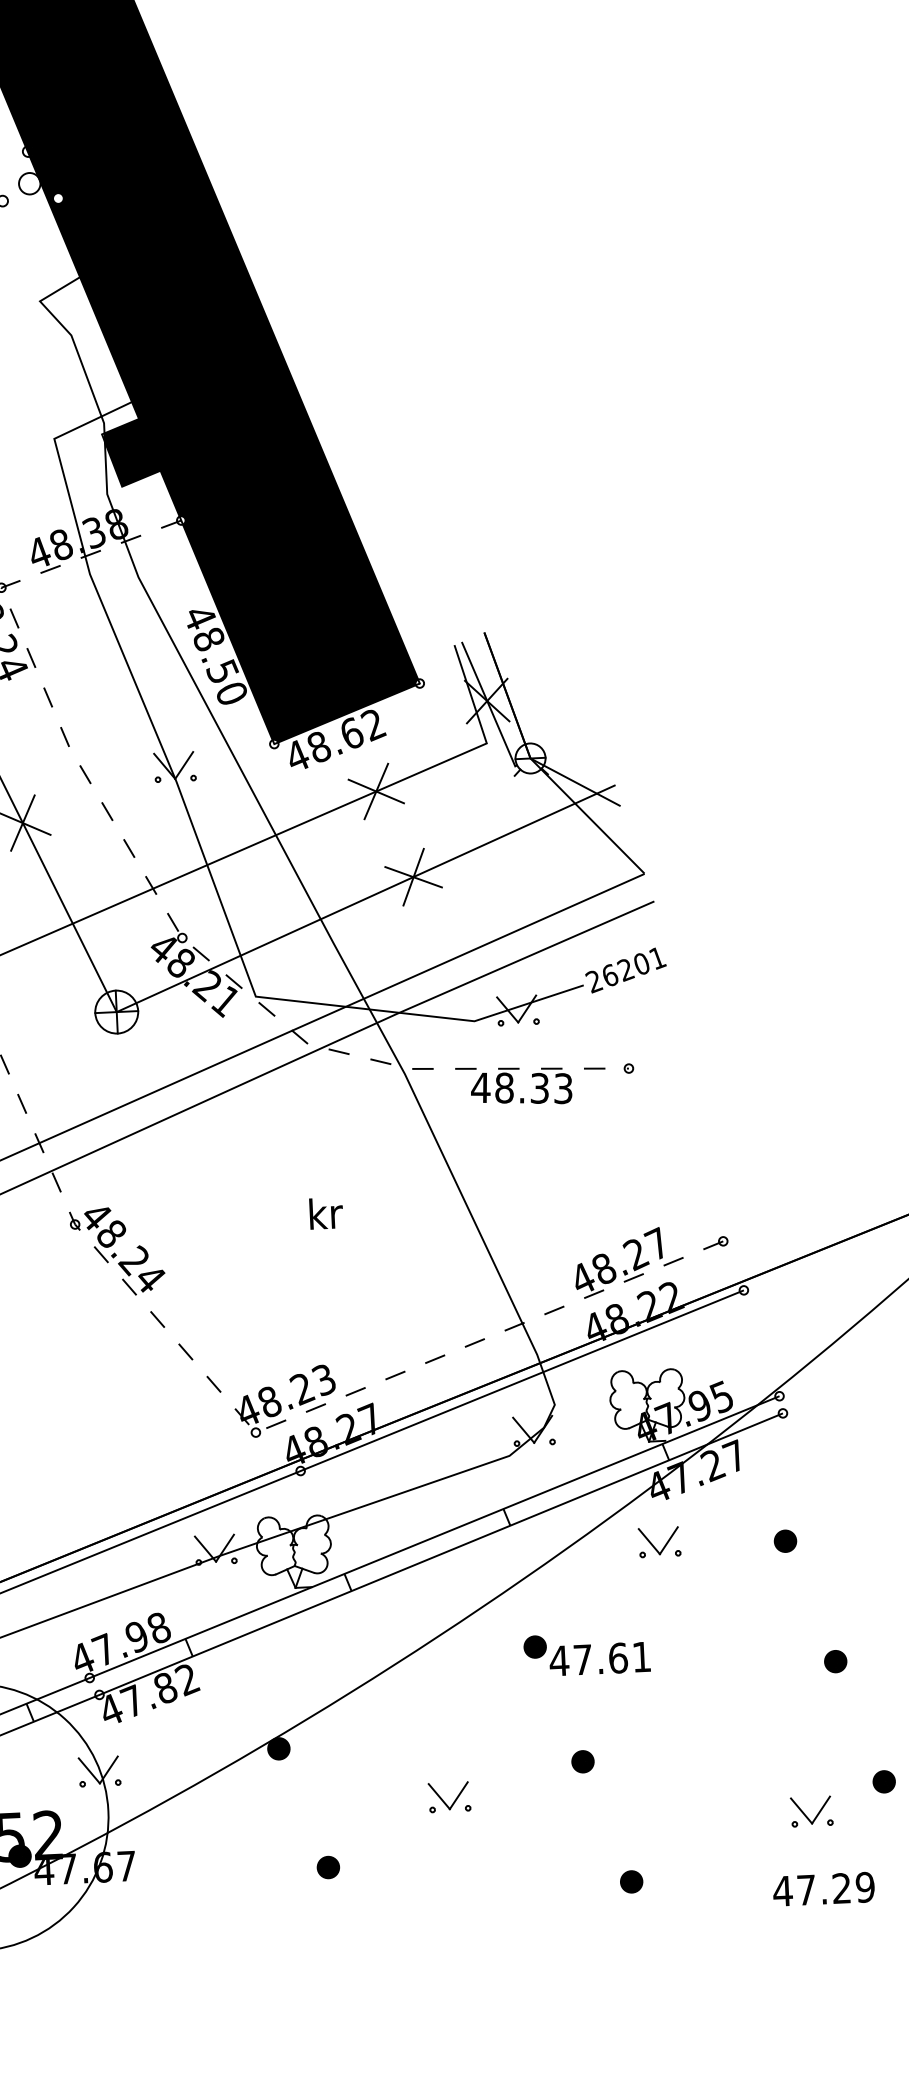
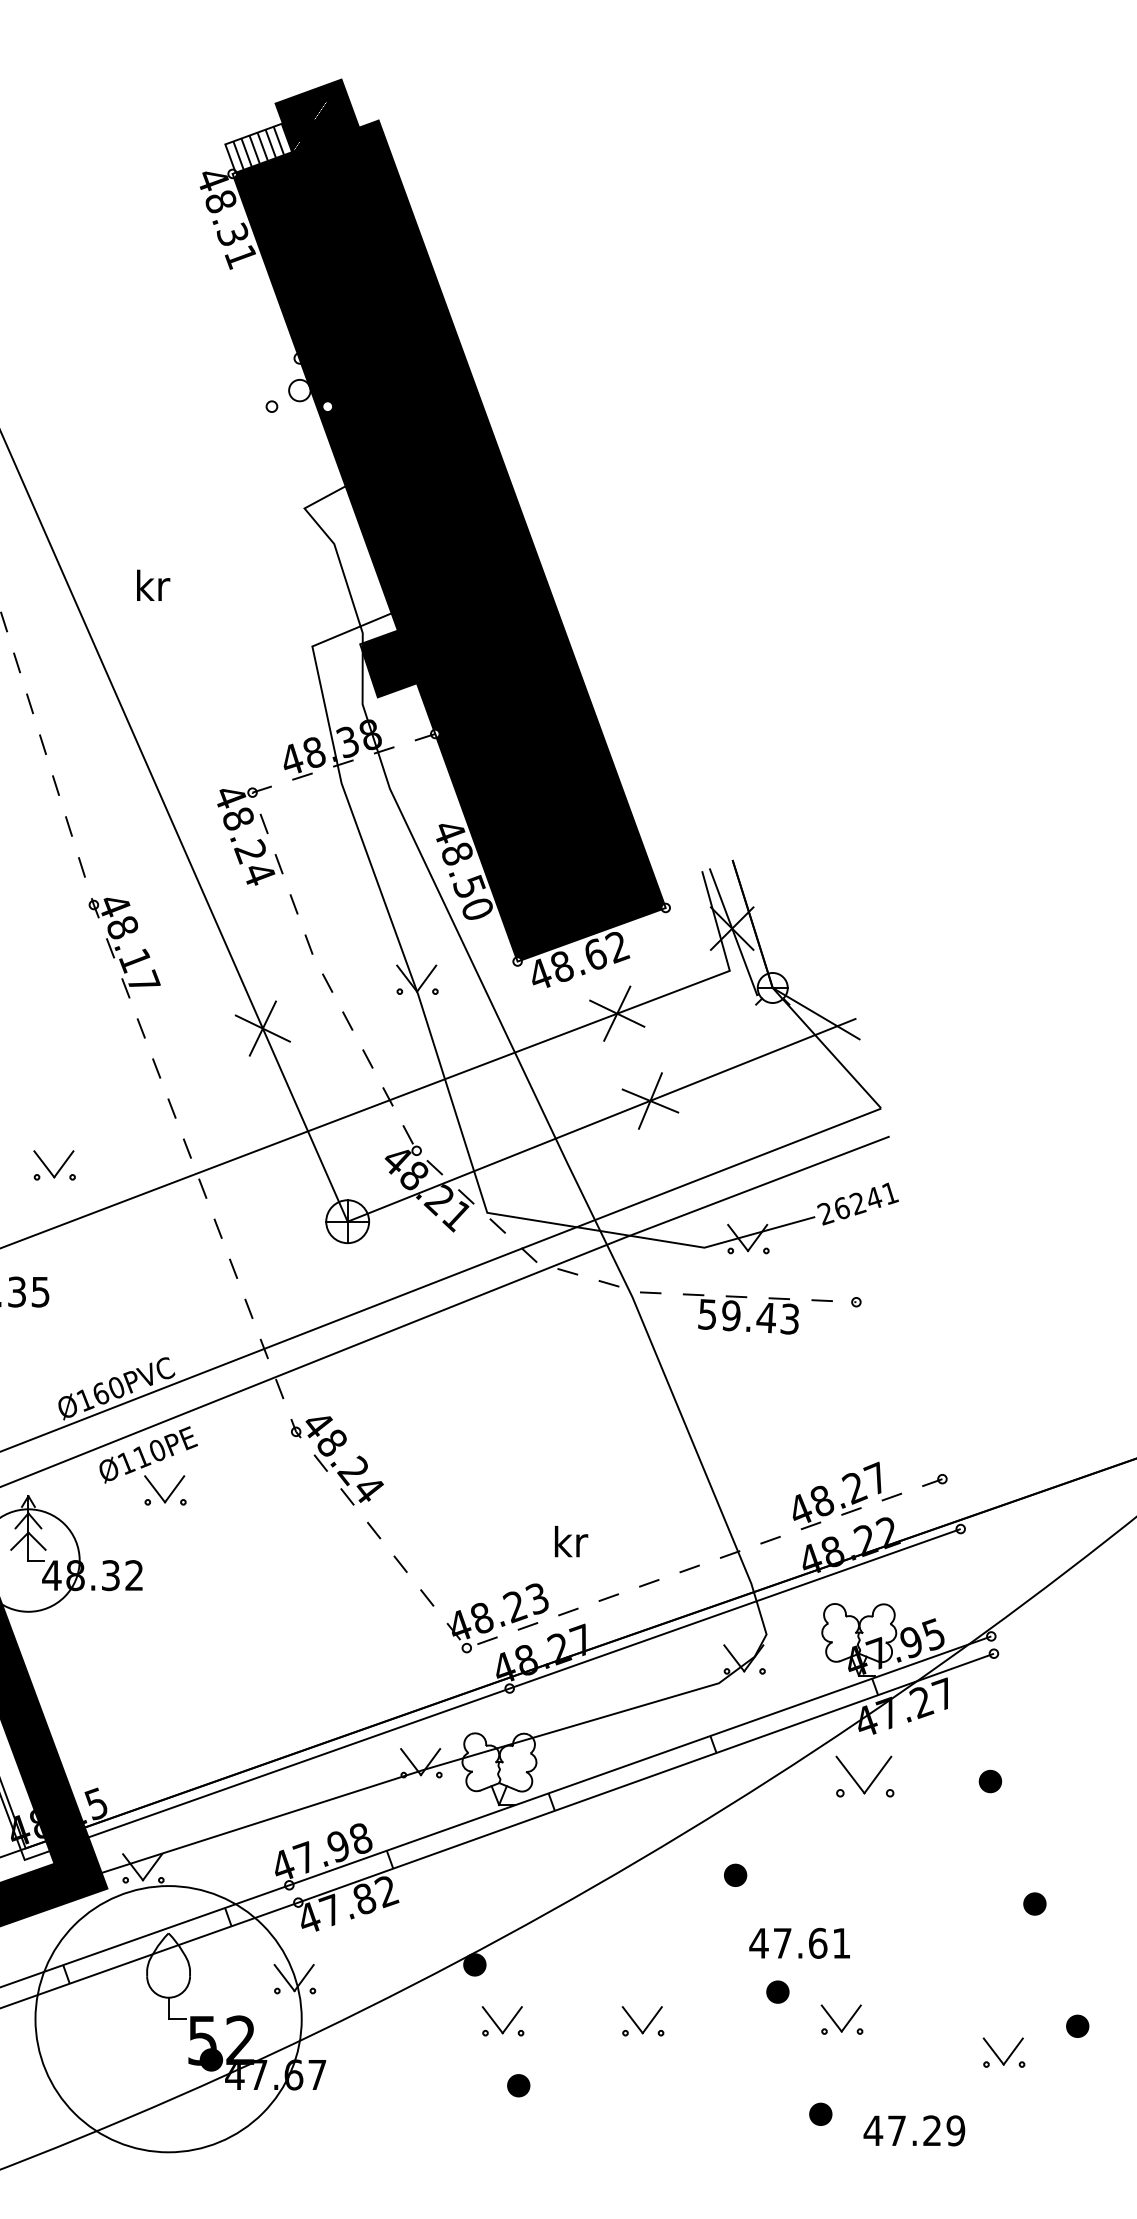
text: (642, 964) -> (874, 1198), 26201 -> 26241
text: (509, 1088) -> (736, 1316), 48.33 -> 59.43
text: (326, 1213) -> (571, 1541), moved
part: (659, 1542) -> (864, 1776), size x1.4
text: (599, 1658) -> (799, 1942), moved
part: (641, 1788) -> (835, 2021), added
part: (309, 1804) -> (502, 2021), added
text: (823, 1889) -> (914, 2130), moved

